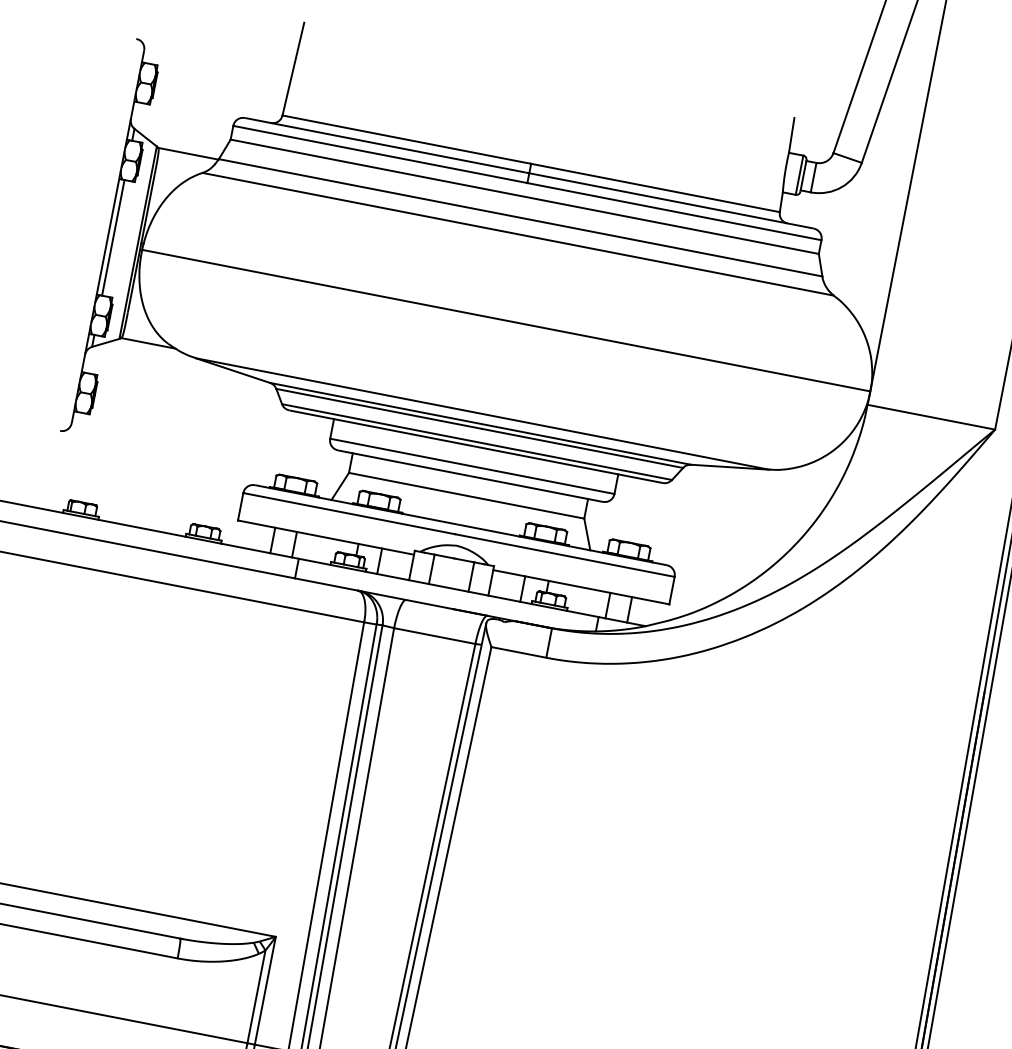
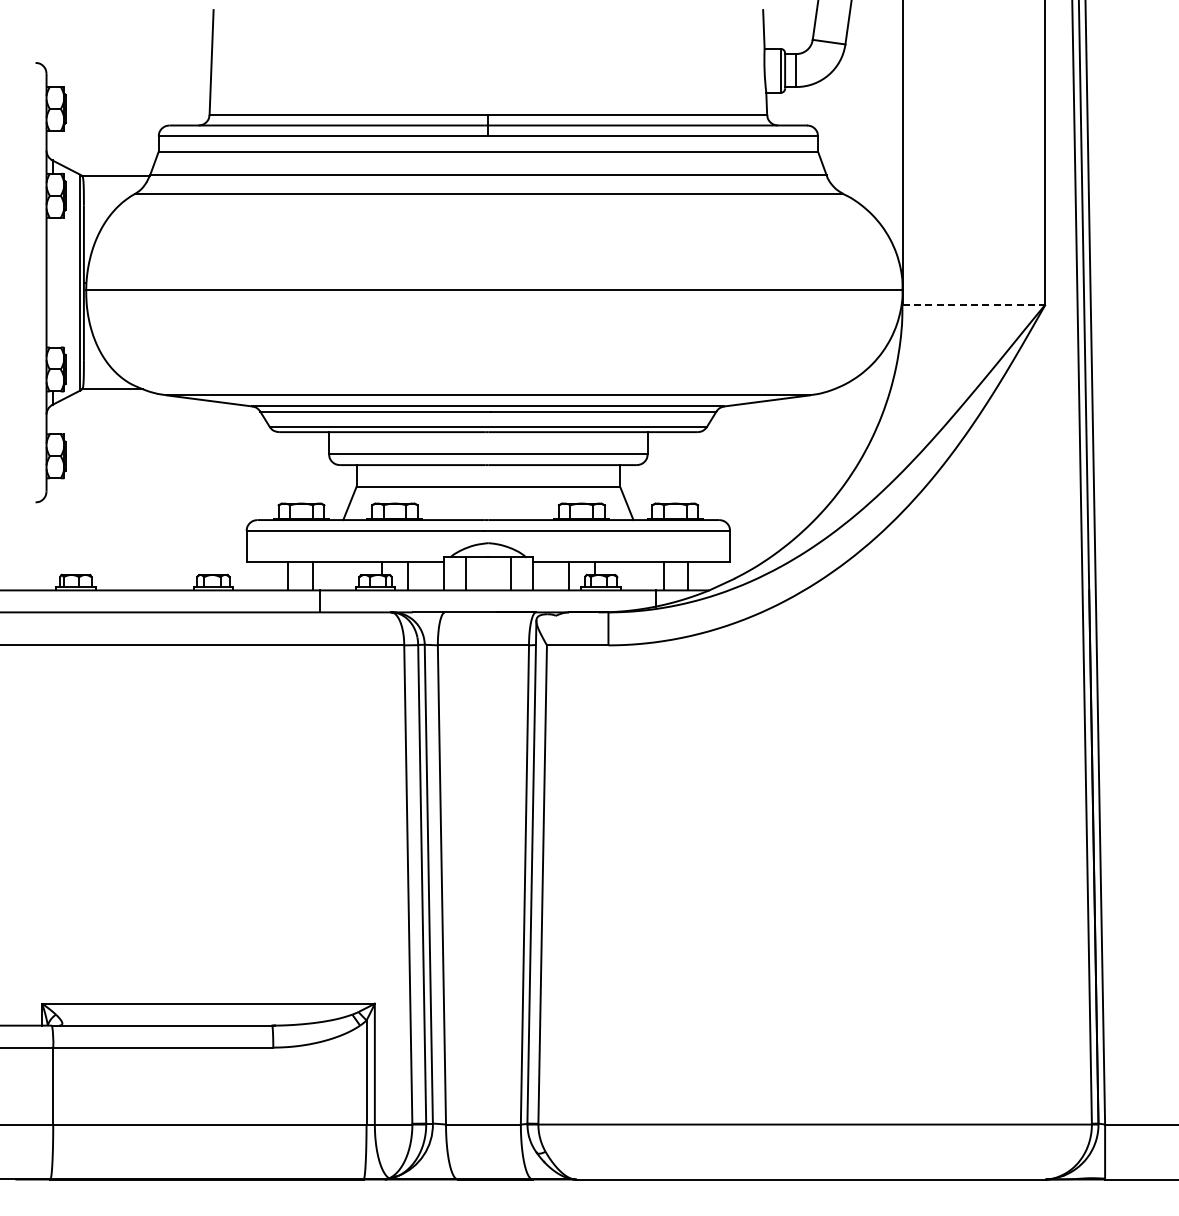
line: (113, 237) -> (52, 282), removed
line: (931, 417) -> (974, 304), solid -> dashed

